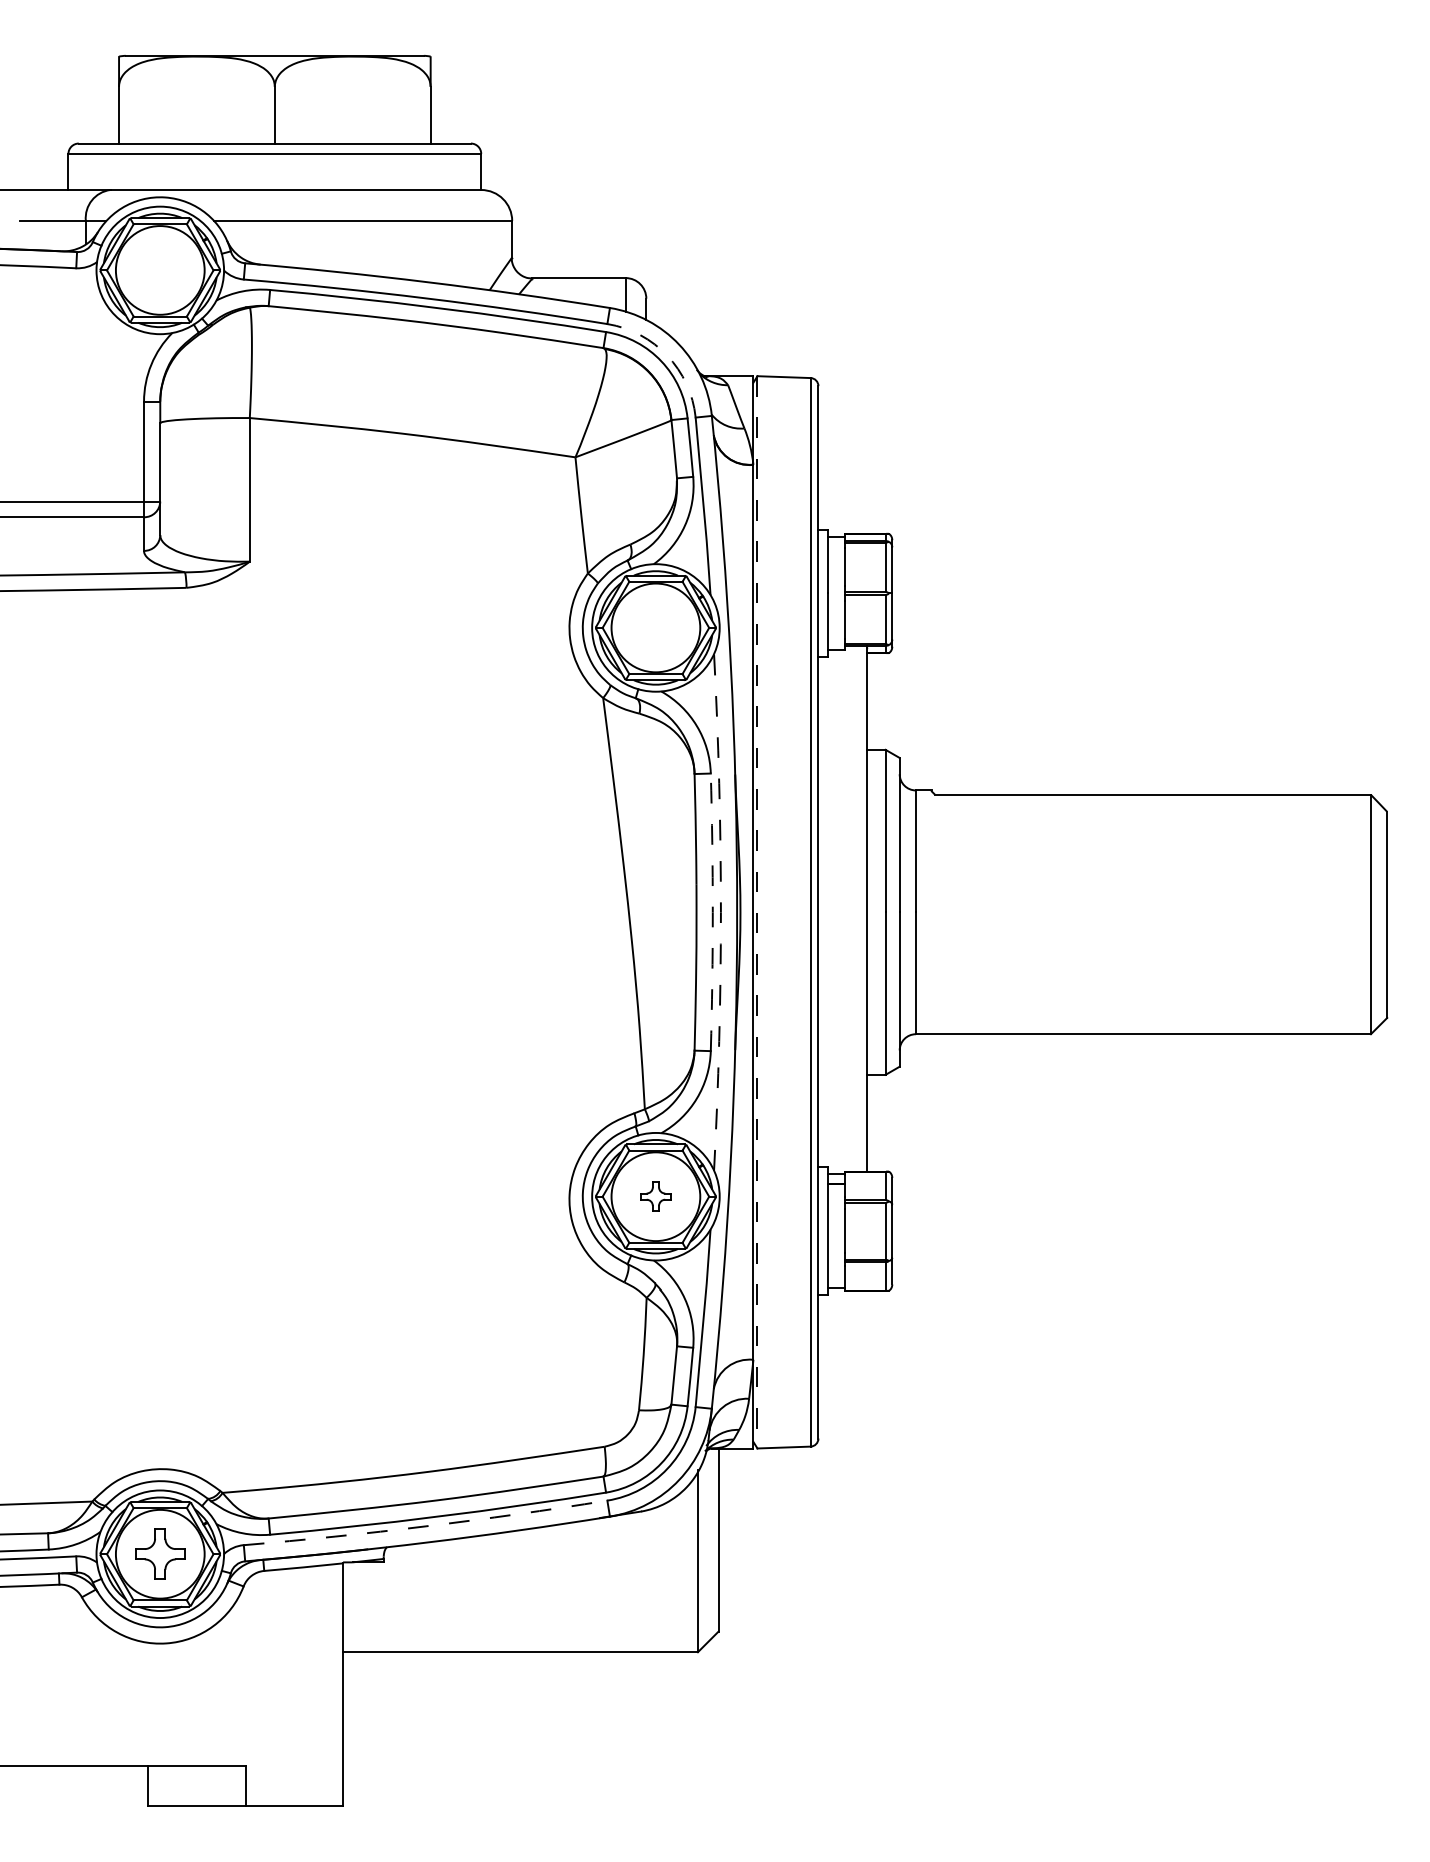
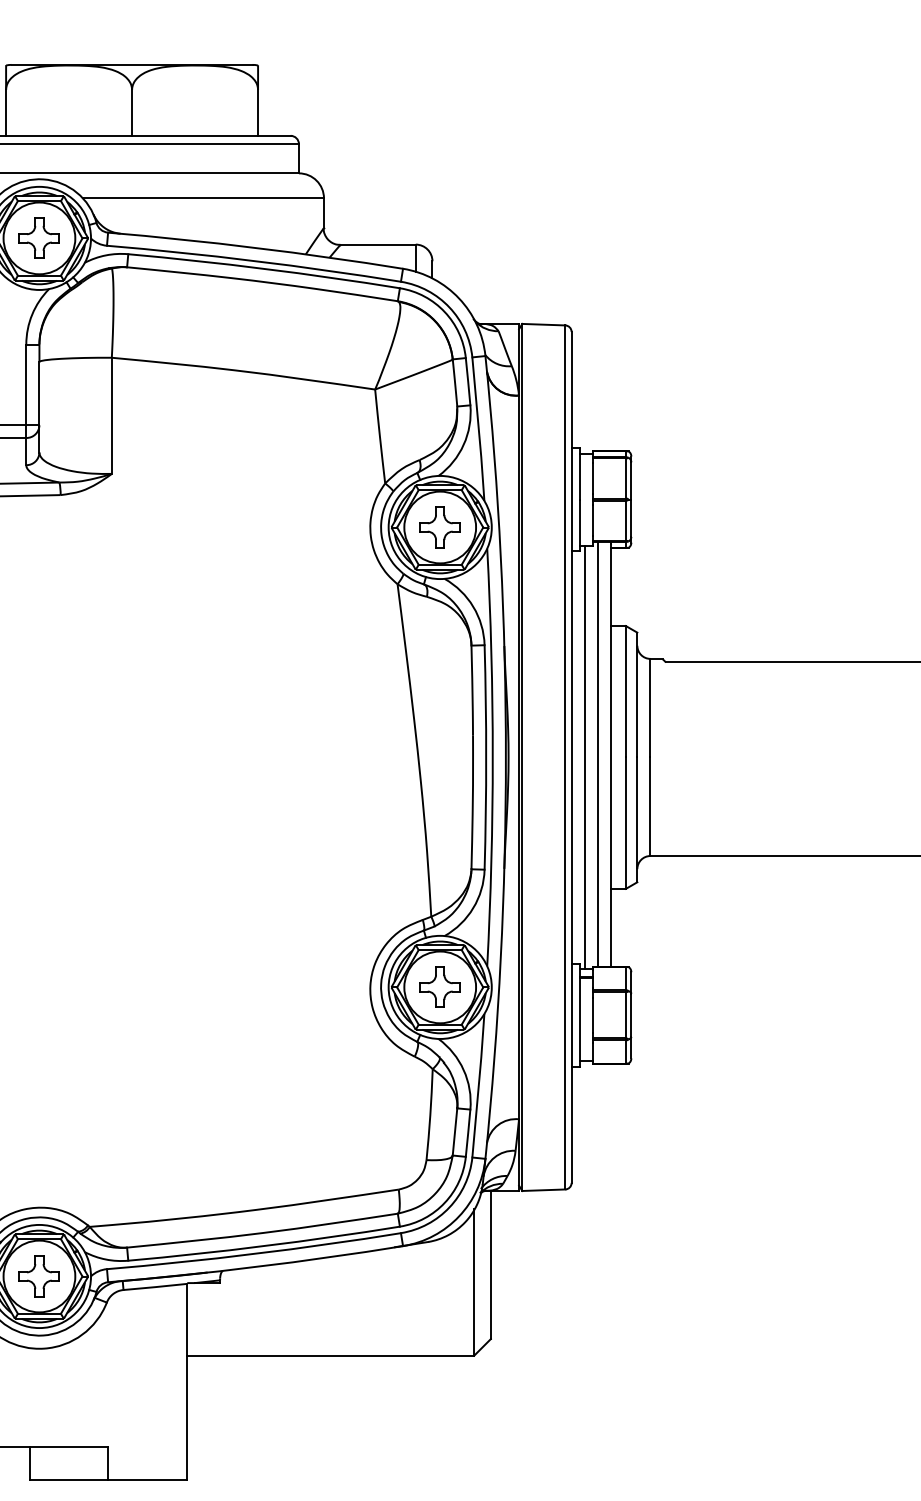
part: (160, 270) -> (39, 238), added
arc: (667, 355) -> (449, 307), dashed -> solid
part: (655, 627) -> (439, 527), added
line: (850, 908) -> (597, 754), added
arc: (712, 912) -> (485, 757), dashed -> solid
arc: (720, 912) -> (492, 757), dashed -> solid
line: (757, 912) -> (522, 757), dashed -> solid
line: (834, 912) -> (584, 757), added
part: (655, 1196) -> (439, 987), size x1.67
arc: (426, 1526) -> (254, 1254), dashed -> solid

